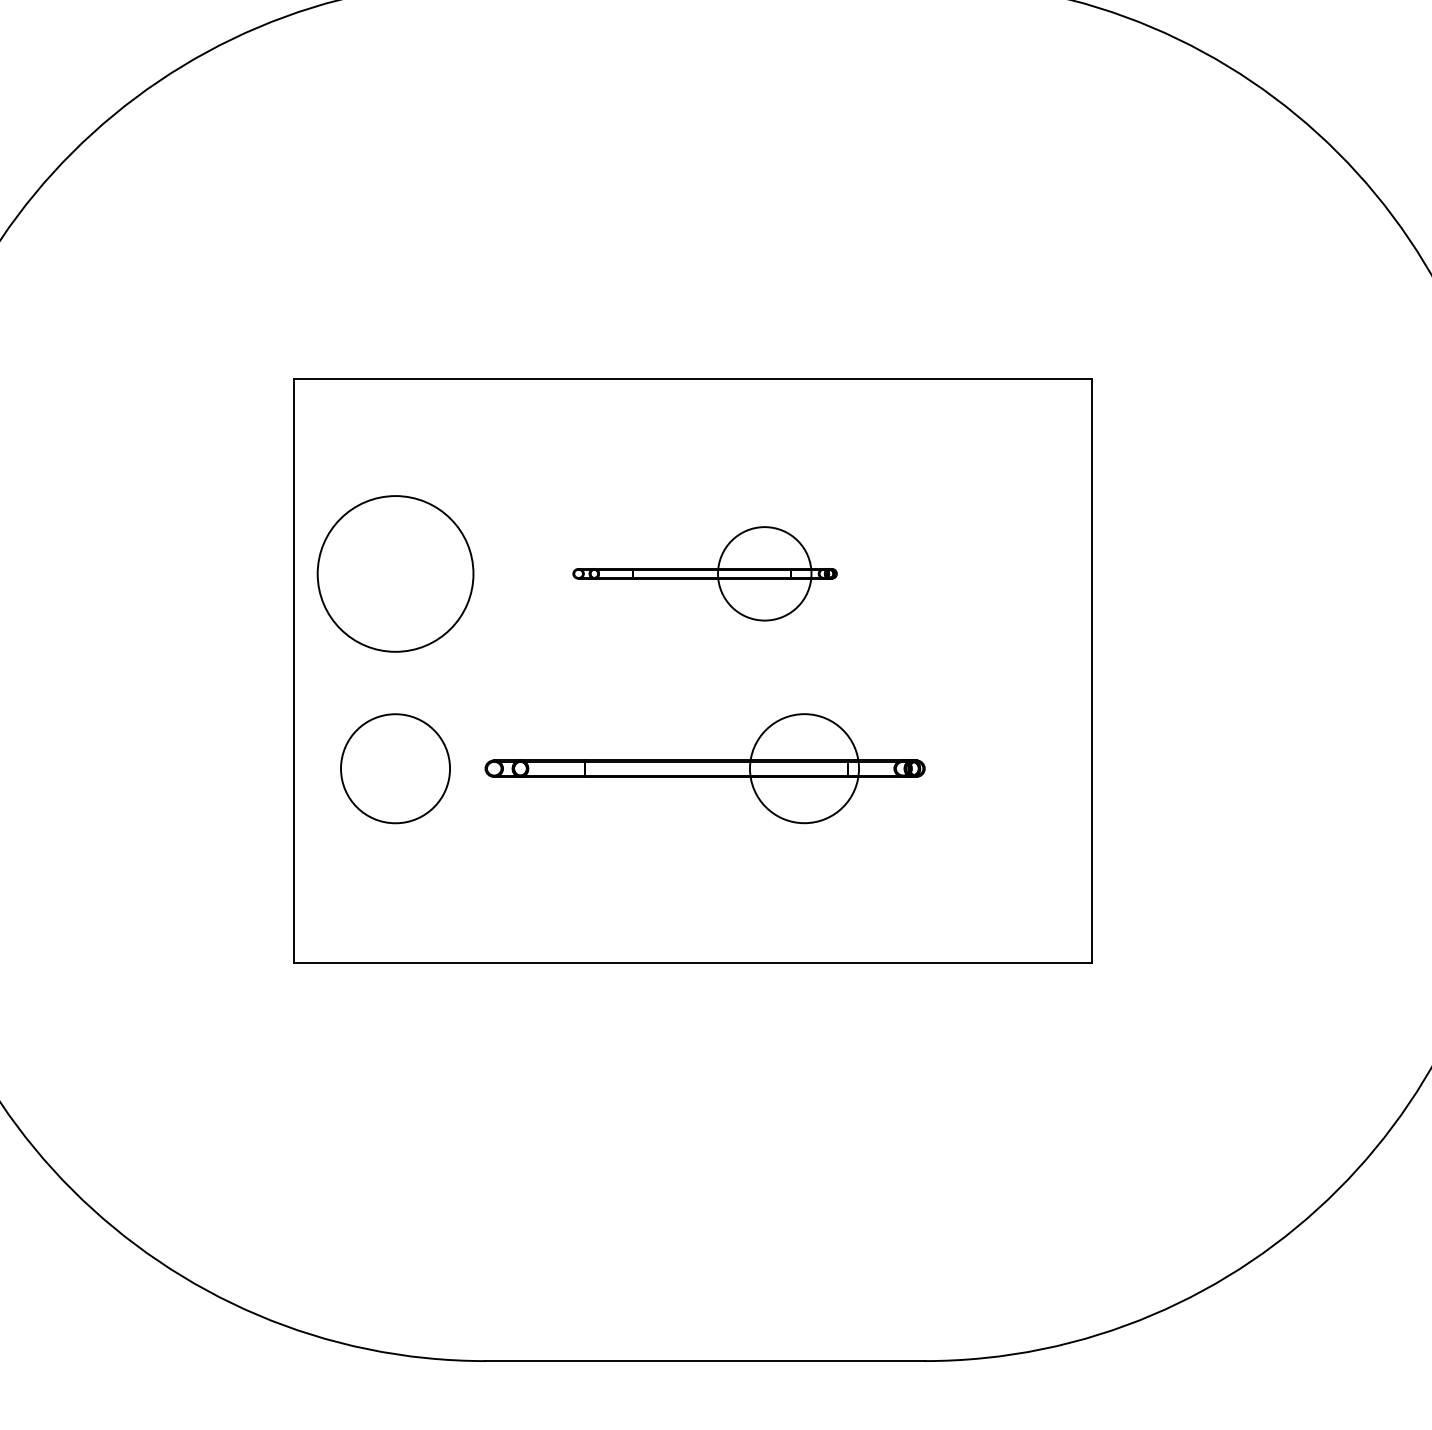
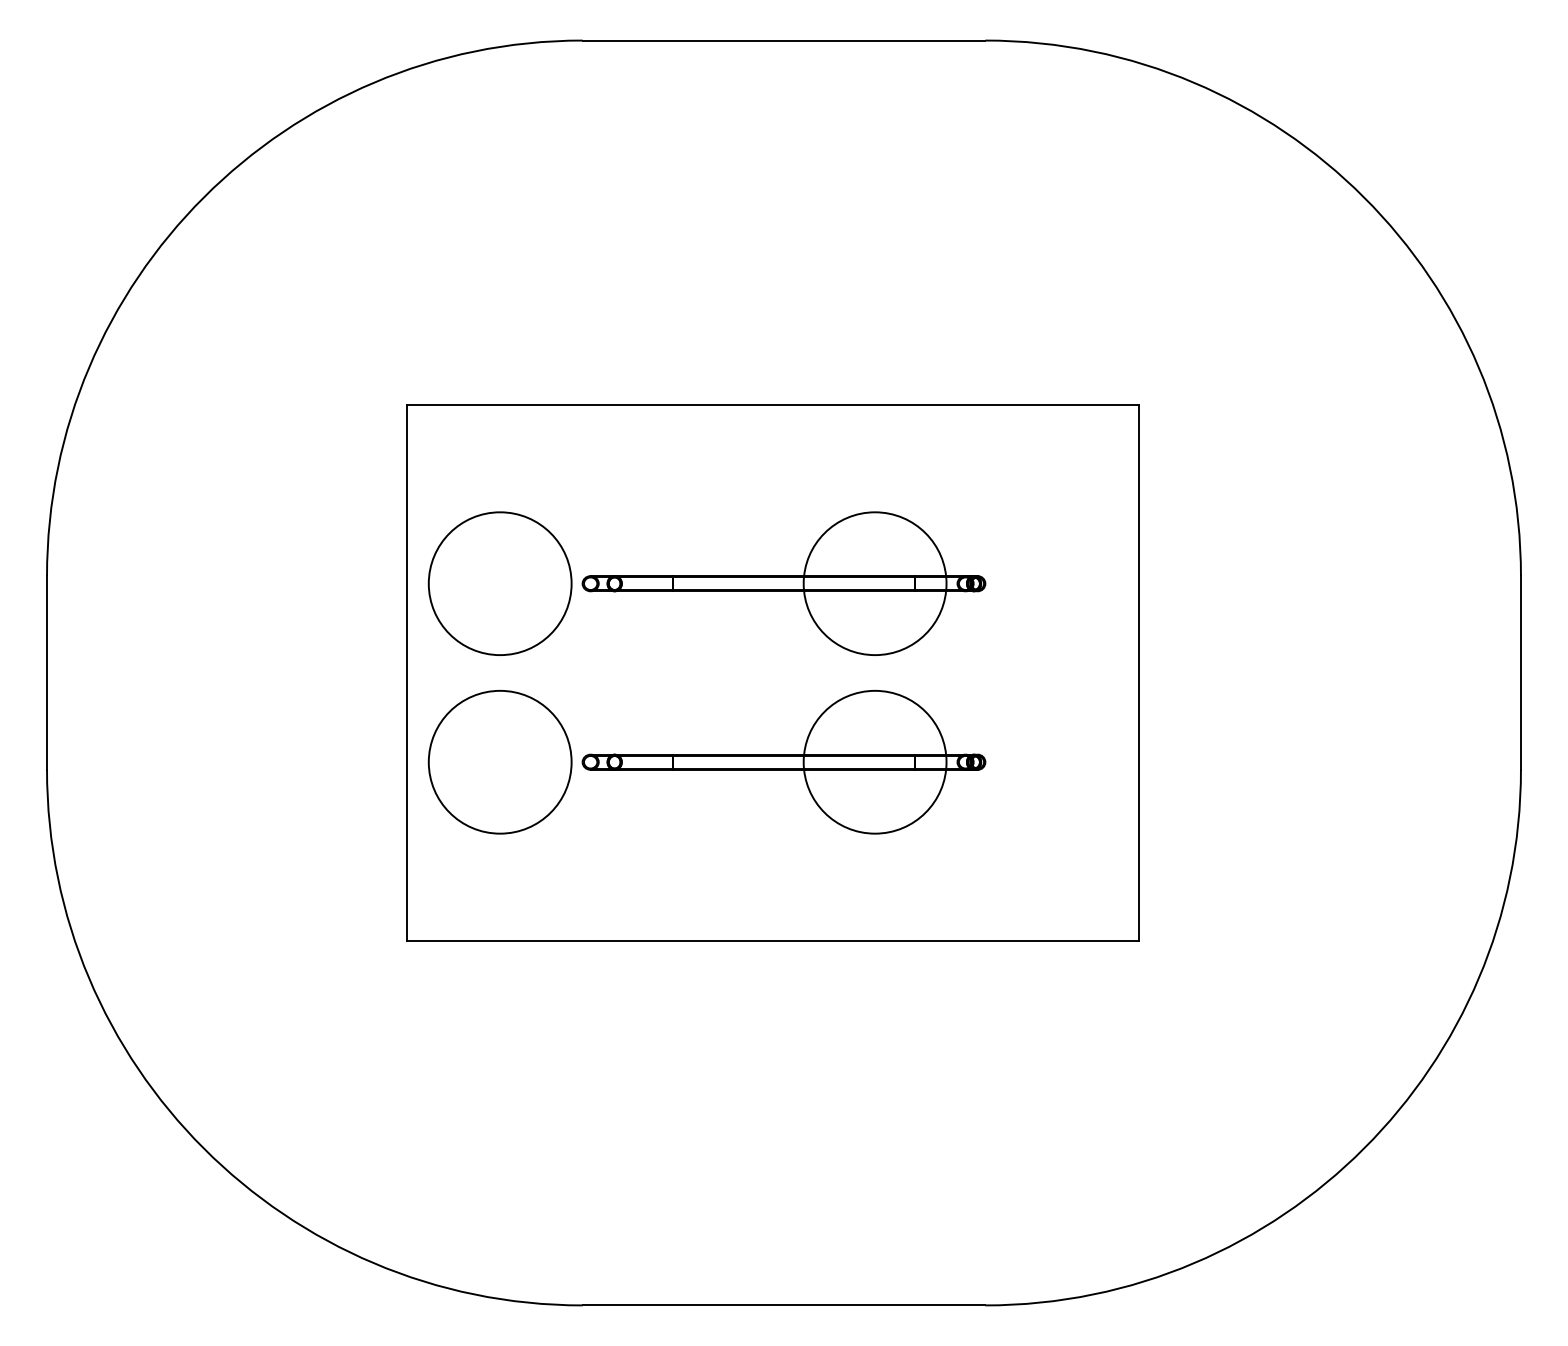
part: (704, 573) -> (783, 583), size x1.67
circle: (803, 767) -> (874, 761), size x1.43
circle: (394, 768) -> (499, 762), size x1.43

